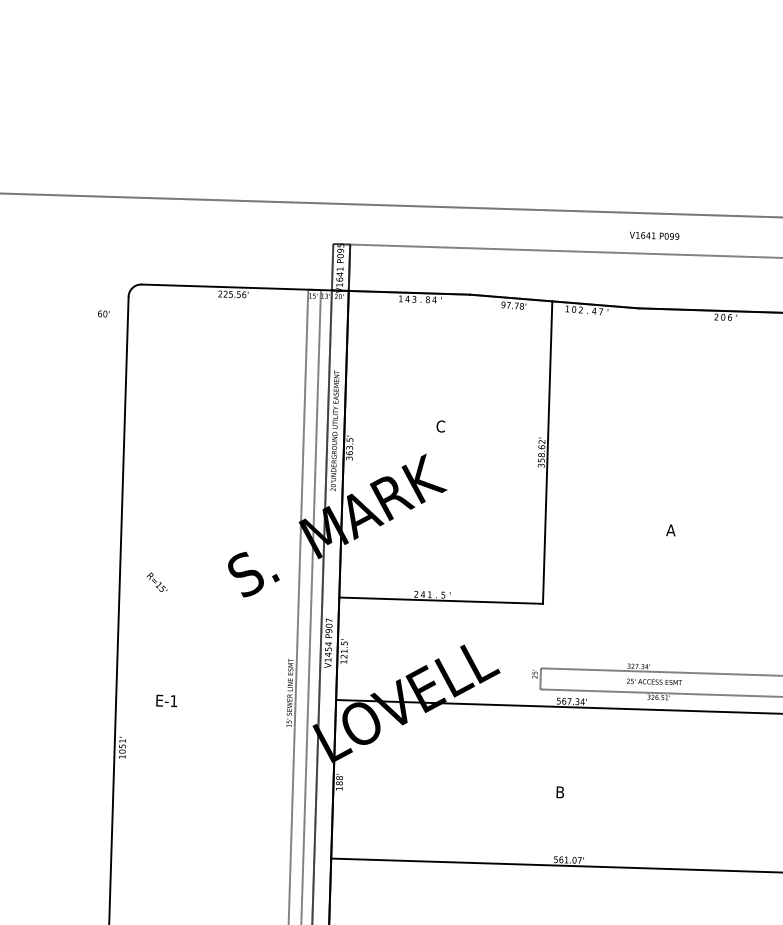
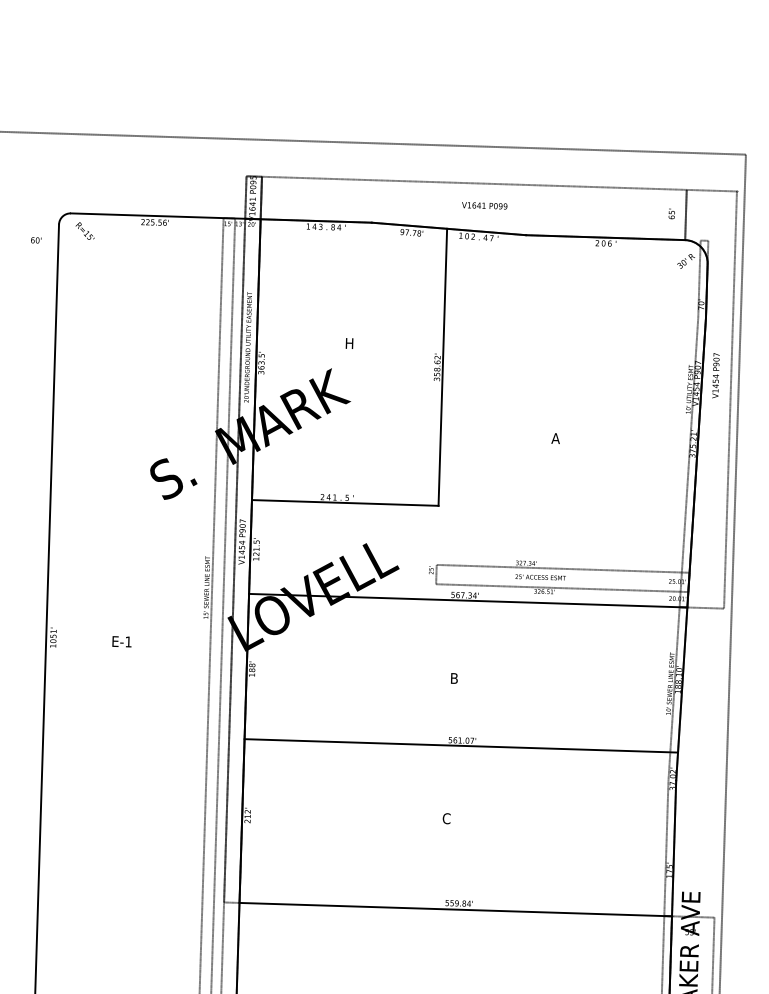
text: (654, 235) -> (484, 205), moved
text: (443, 425) -> (347, 342), C -> H
text: (156, 581) -> (84, 230), moved
text: (166, 700) -> (121, 641), moved

